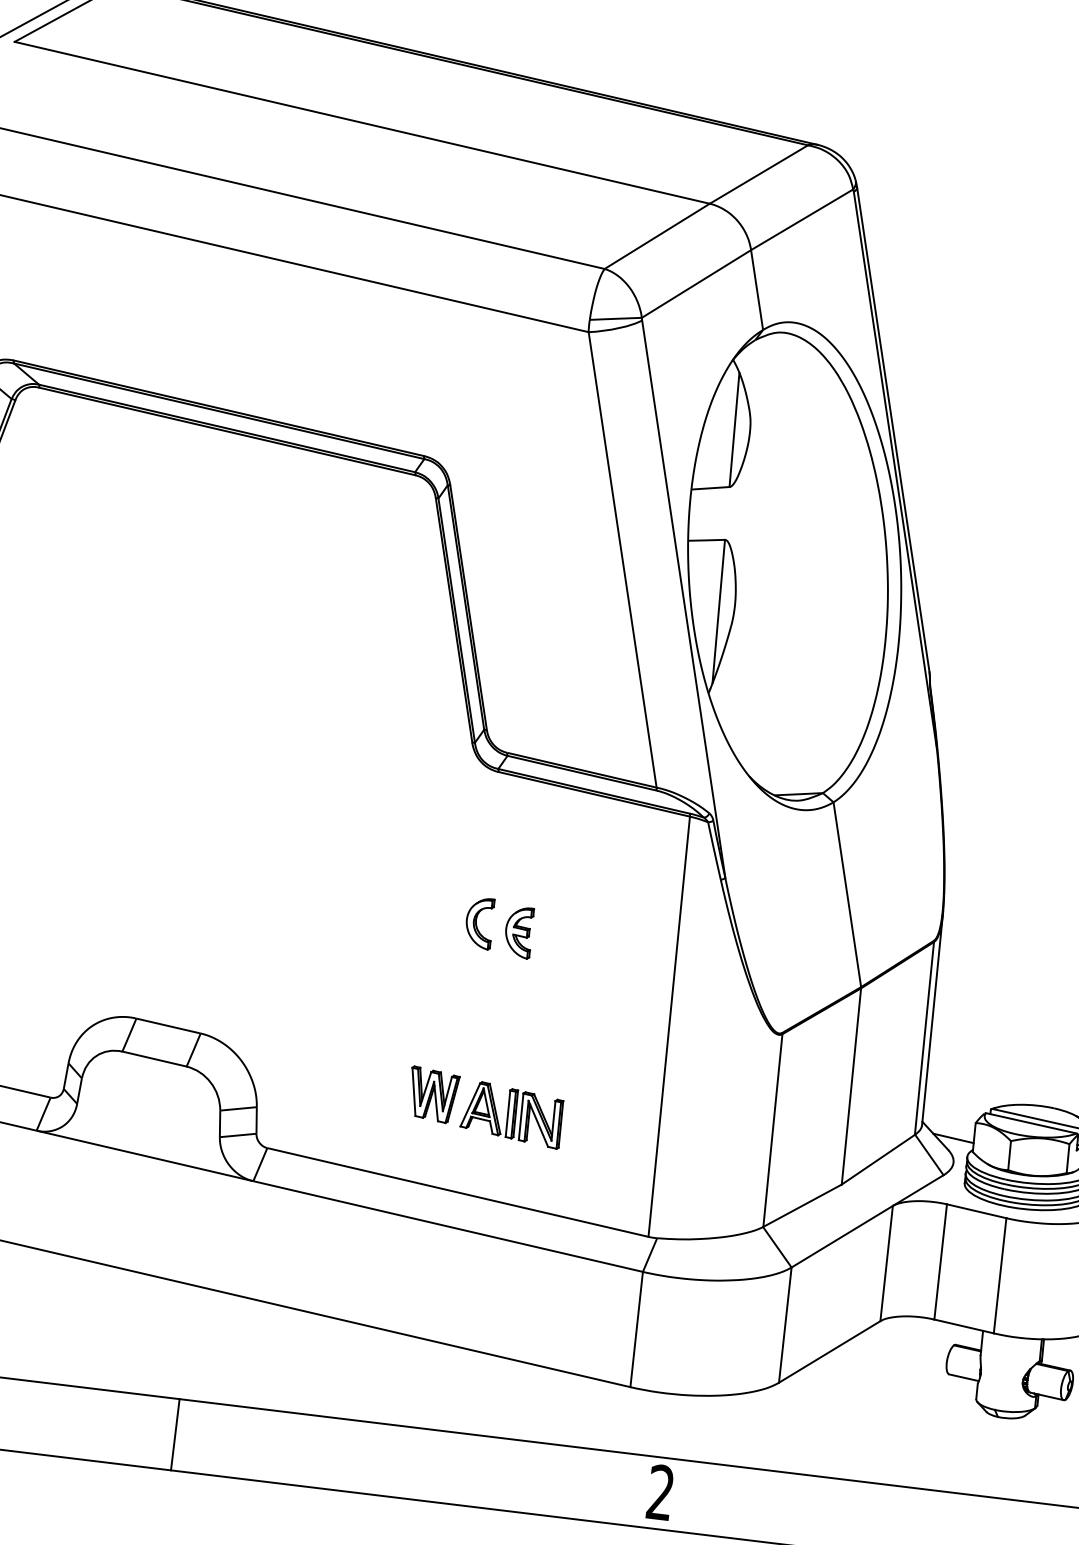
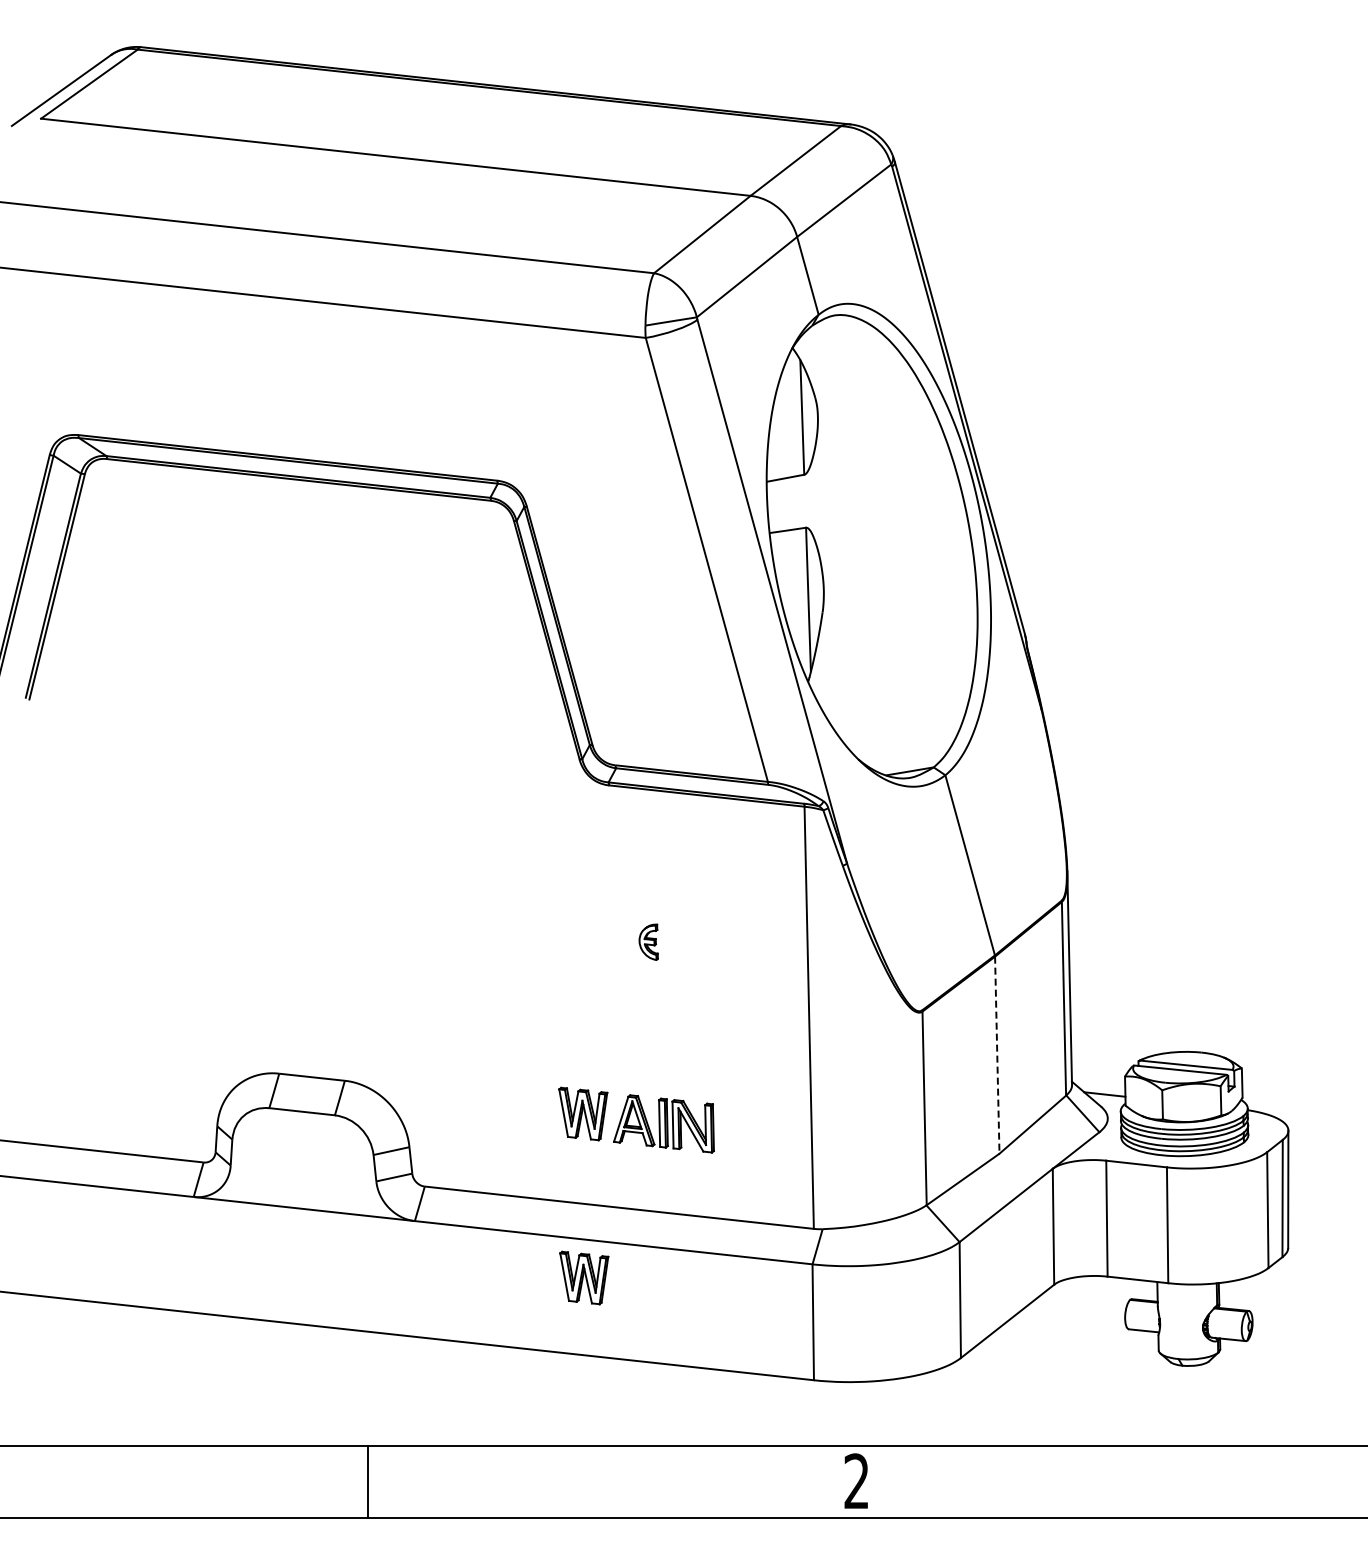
part: (479, 922) -> (608, 937), removed
part: (518, 932) -> (648, 942), size x0.7
line: (851, 1086) -> (997, 1055), solid -> dashed
part: (414, 1257) -> (584, 1277), added

